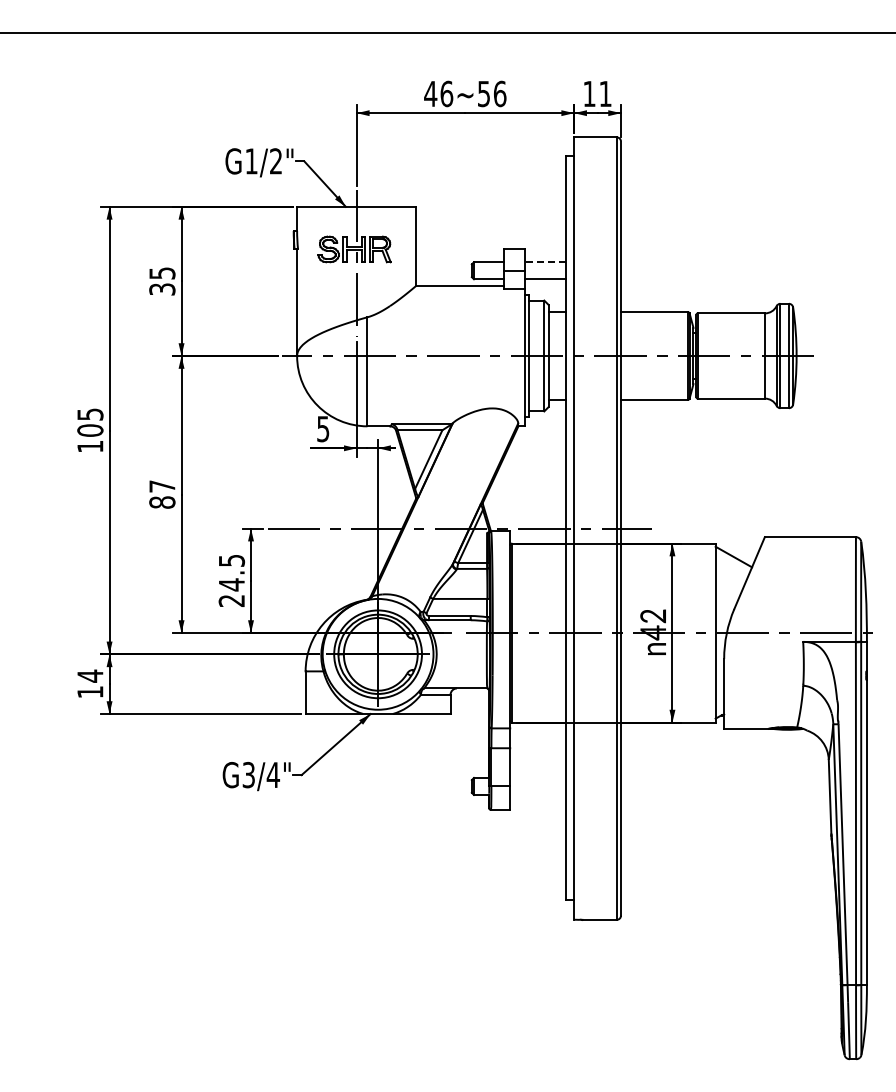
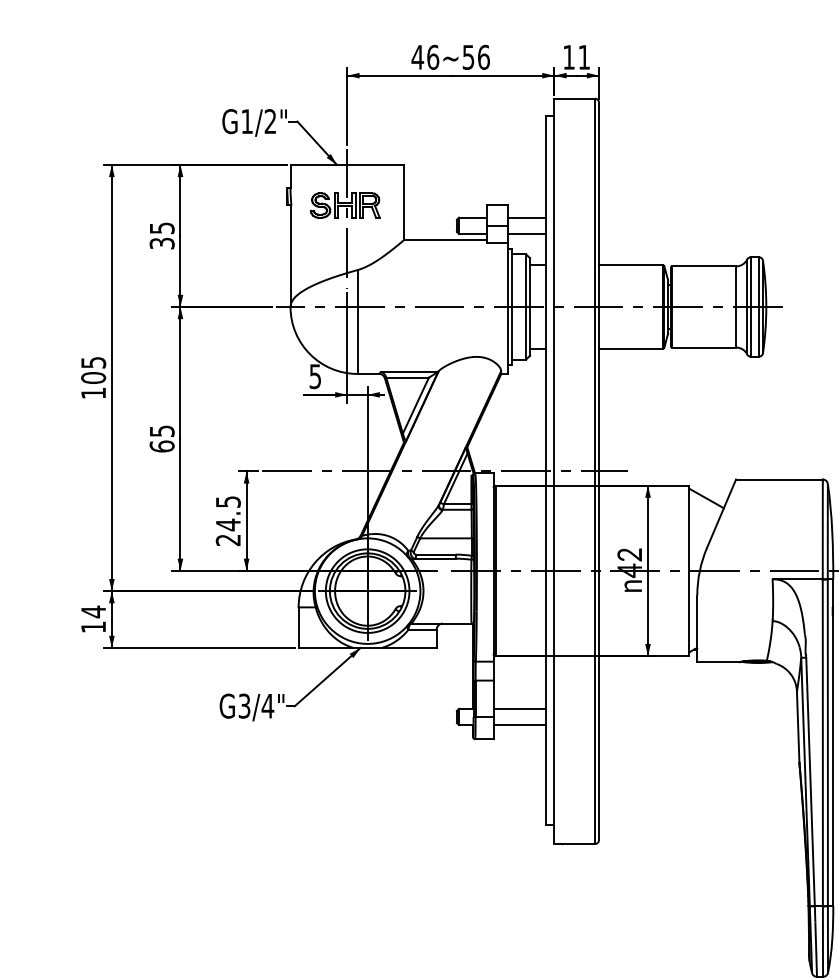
line: (544, 262) -> (526, 217), dashed -> solid
text: (162, 494) -> (162, 438), 87 -> 65
line: (537, 777) -> (519, 708), added
line: (537, 794) -> (519, 724), added

